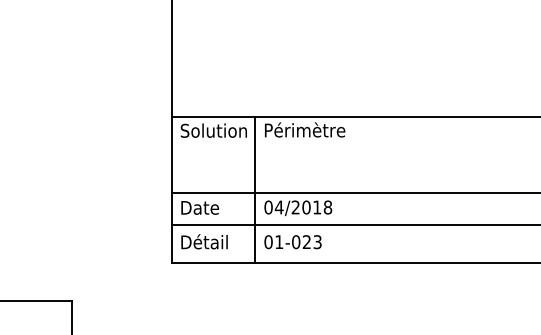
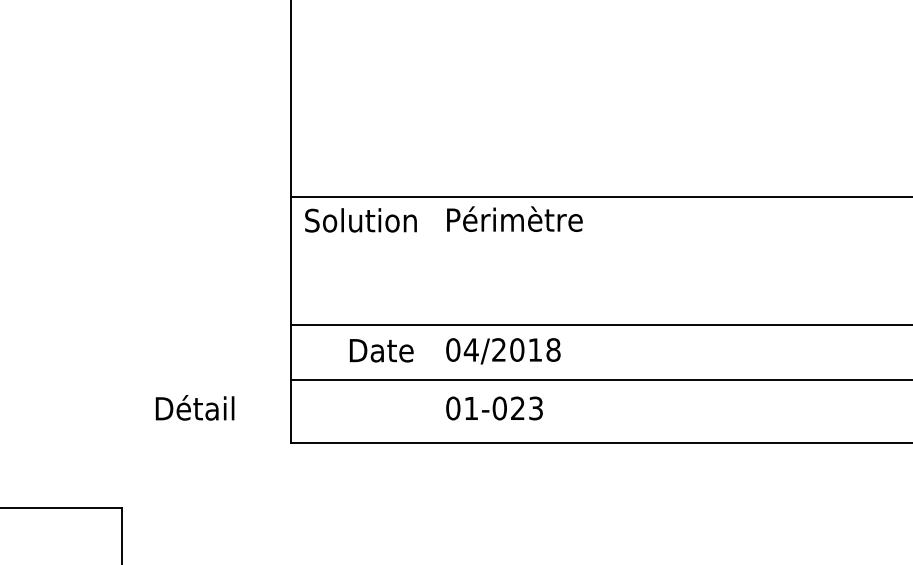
line: (254, 189) -> (429, 319), removed
text: (200, 207) -> (382, 349), moved
text: (204, 241) -> (194, 407), moved

